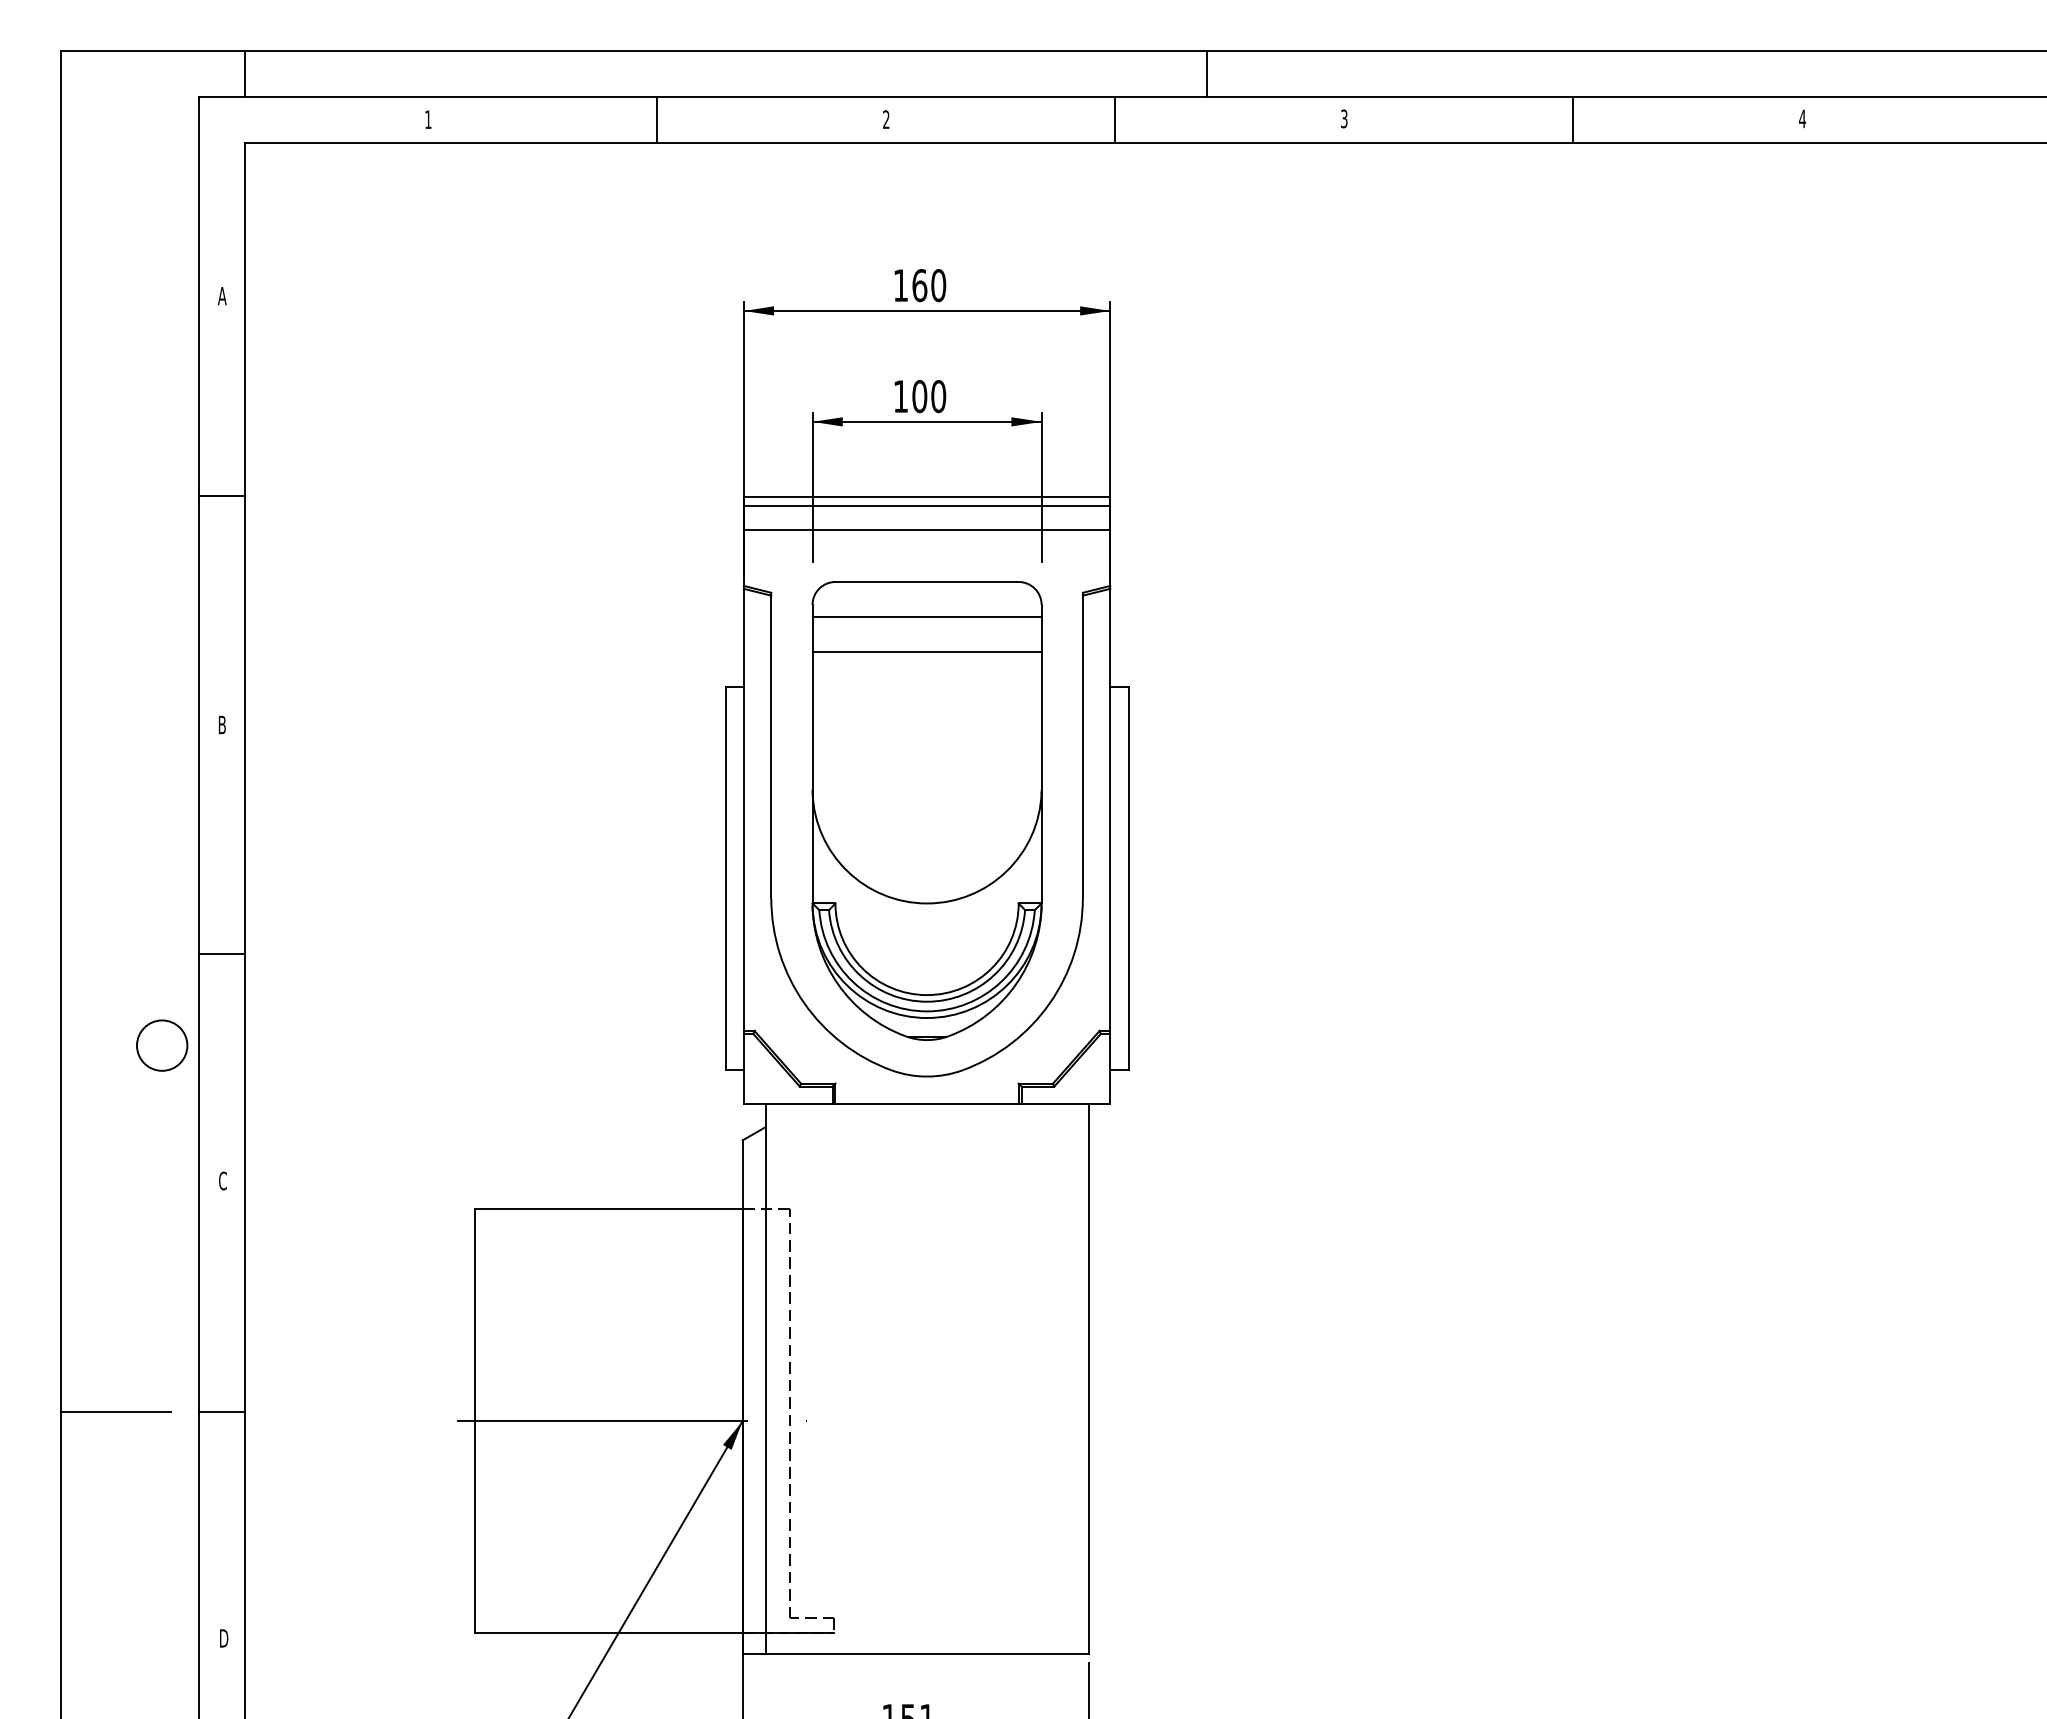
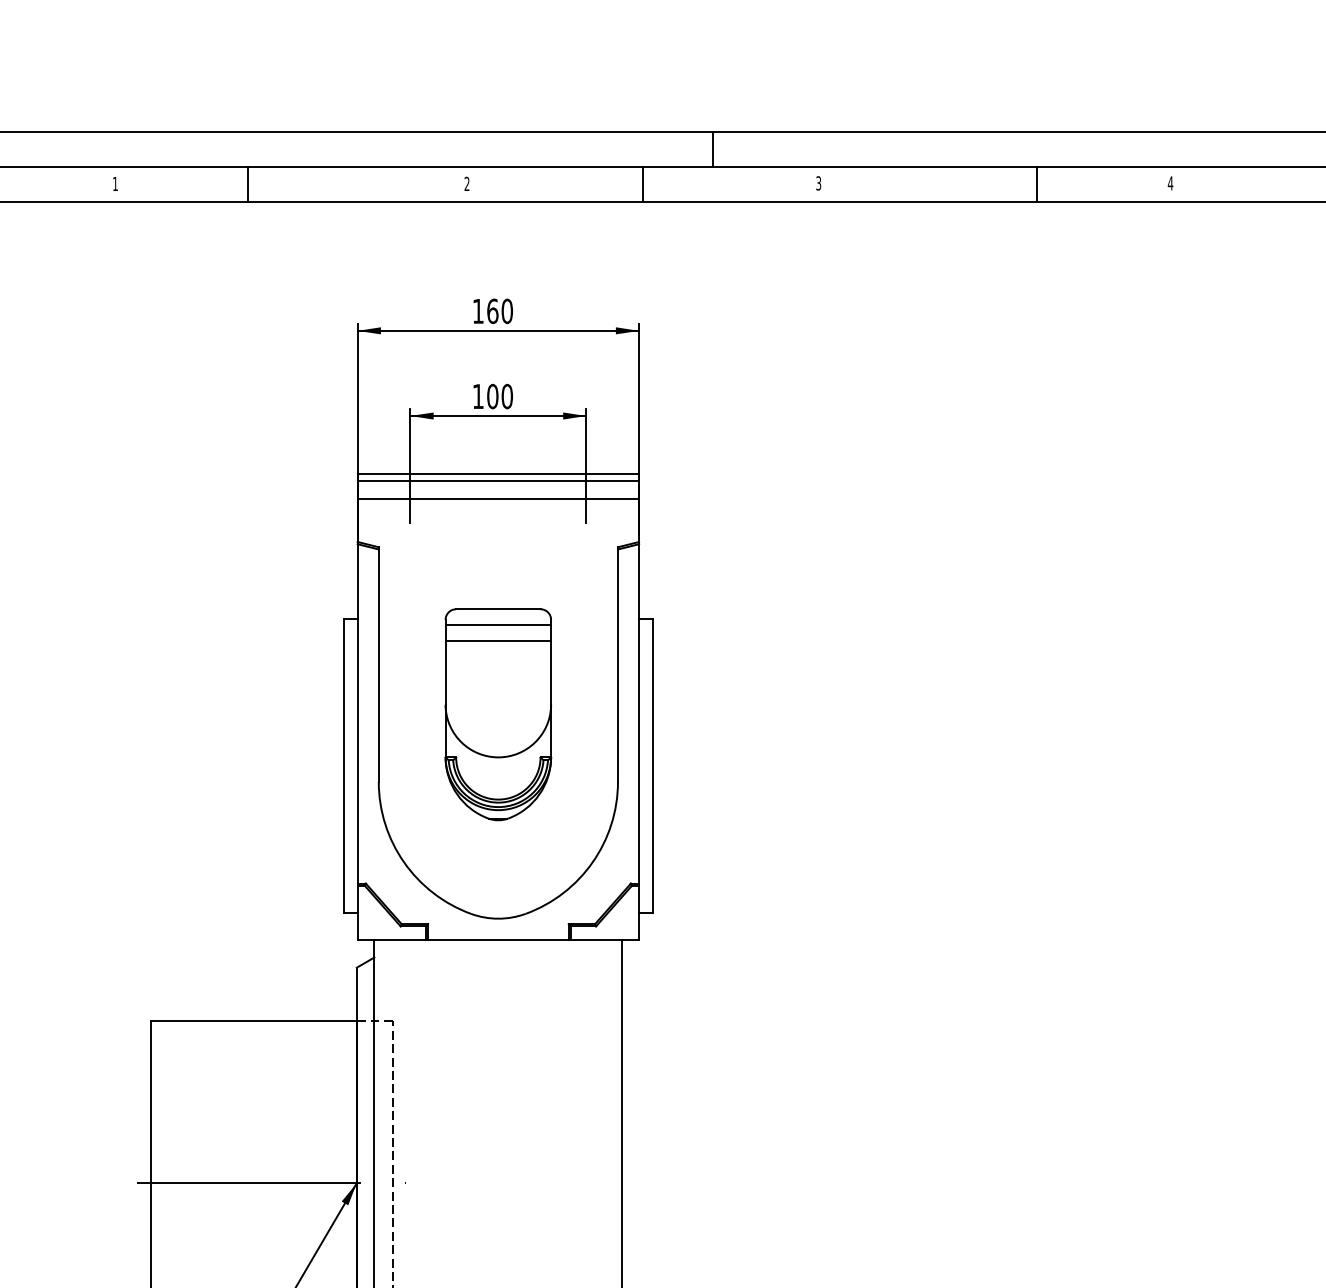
line: (656, 120) -> (247, 184), moved
line: (1573, 120) -> (1036, 184), moved
part: (926, 810) -> (497, 714), size x0.6

